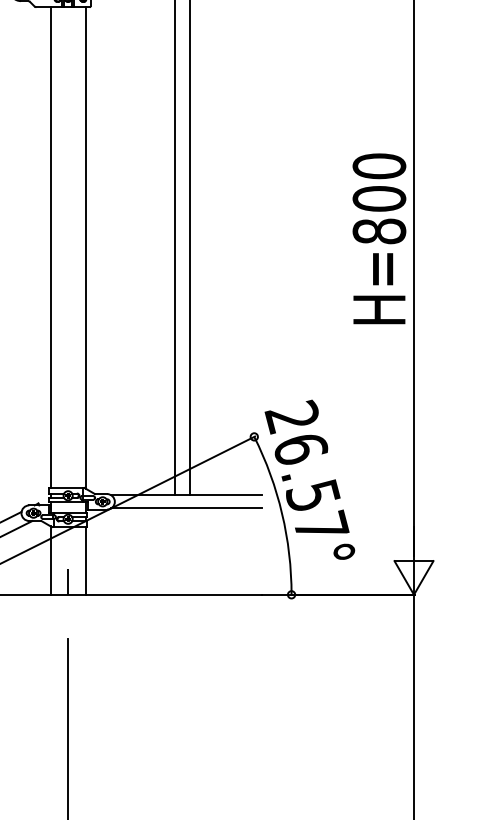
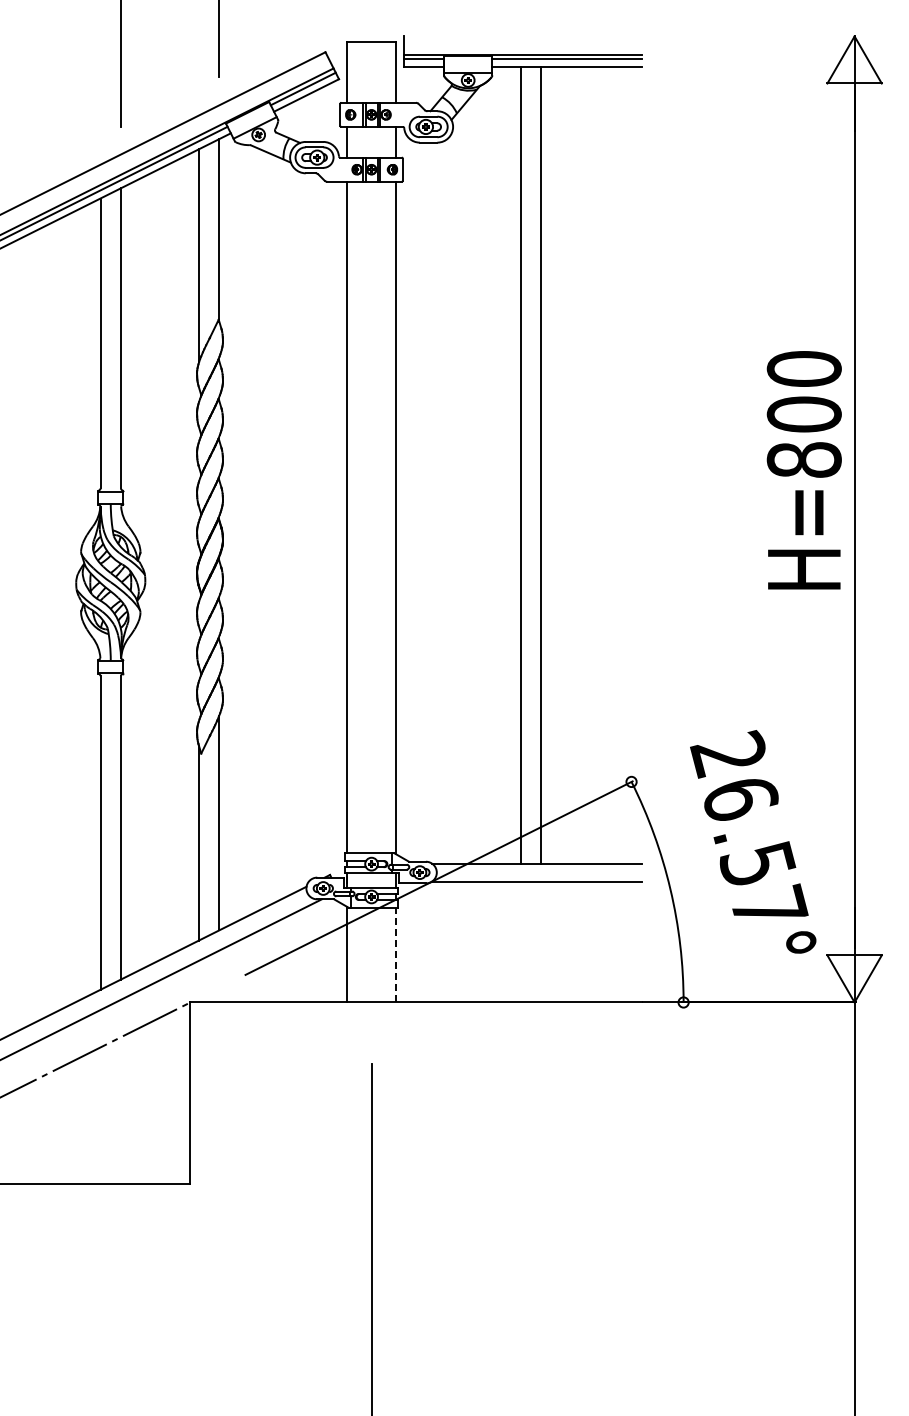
text: (378, 238) -> (803, 470), moved
text: (310, 479) -> (753, 841), moved
line: (85, 560) -> (396, 954), solid -> dashed
line: (68, 581) -> (371, 984), removed

